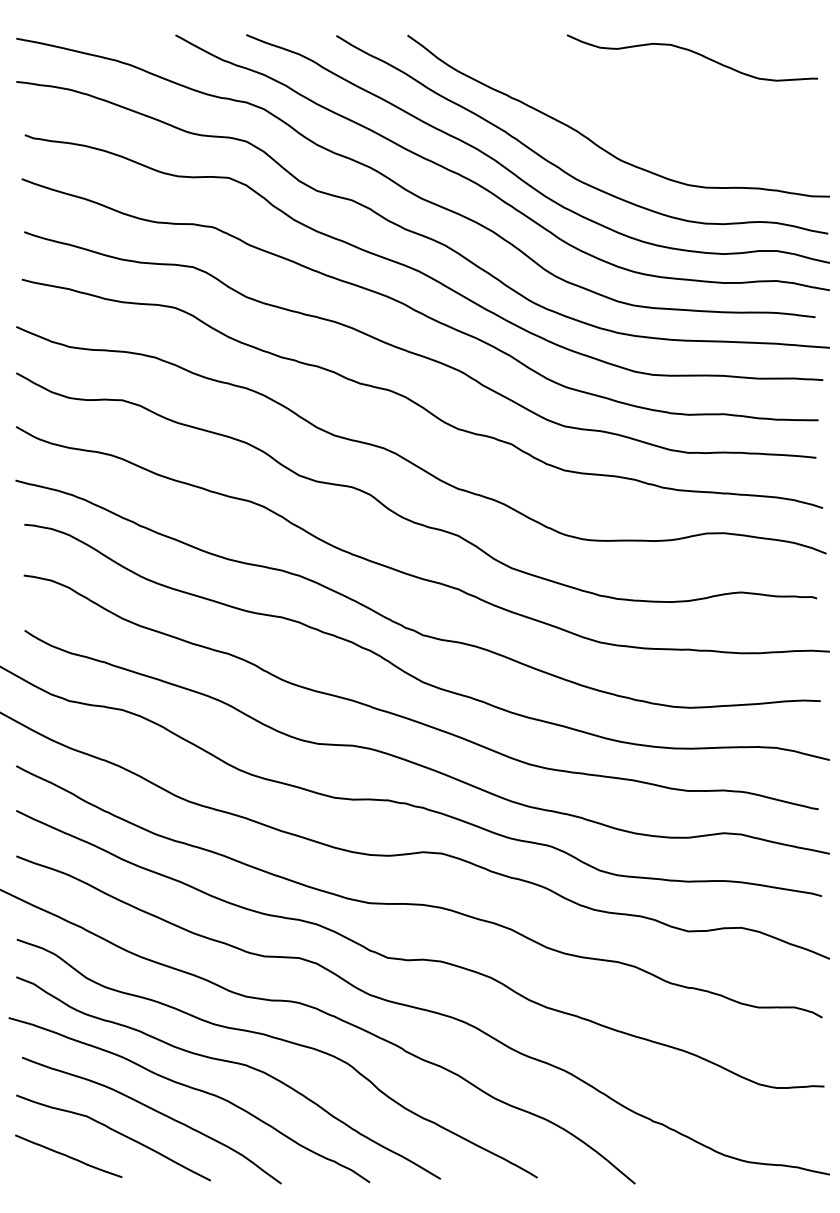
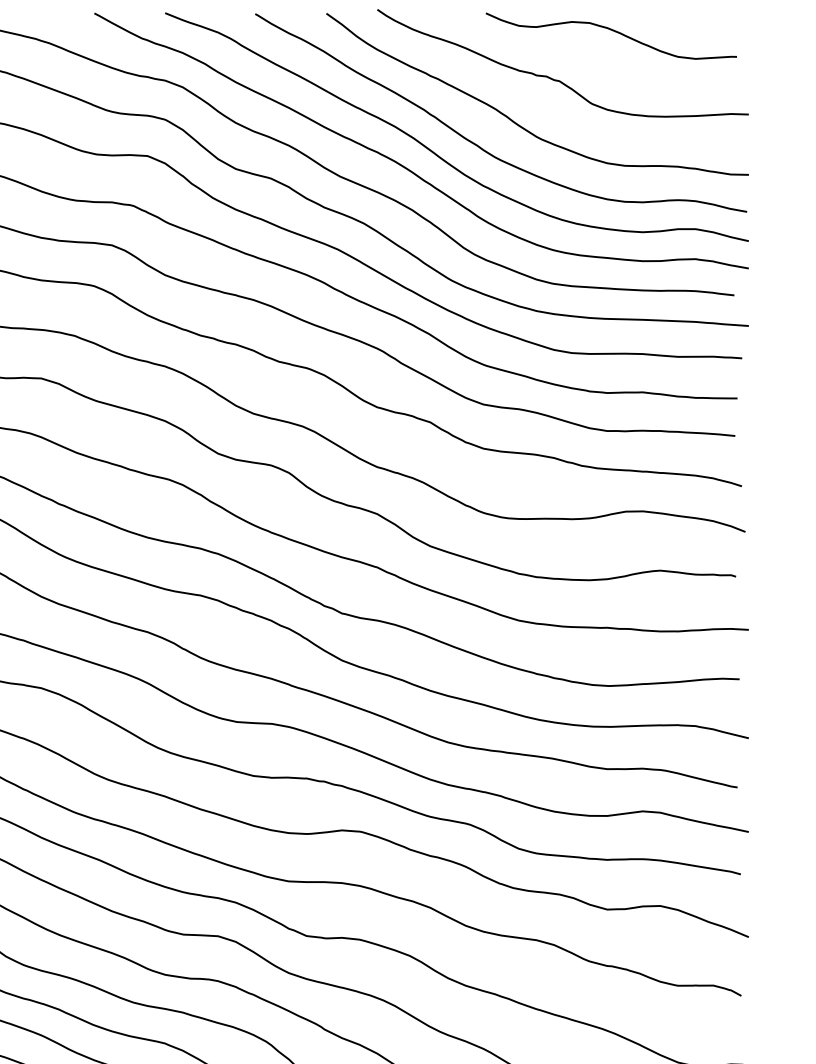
curve: (639, 101) -> (558, 79), added

